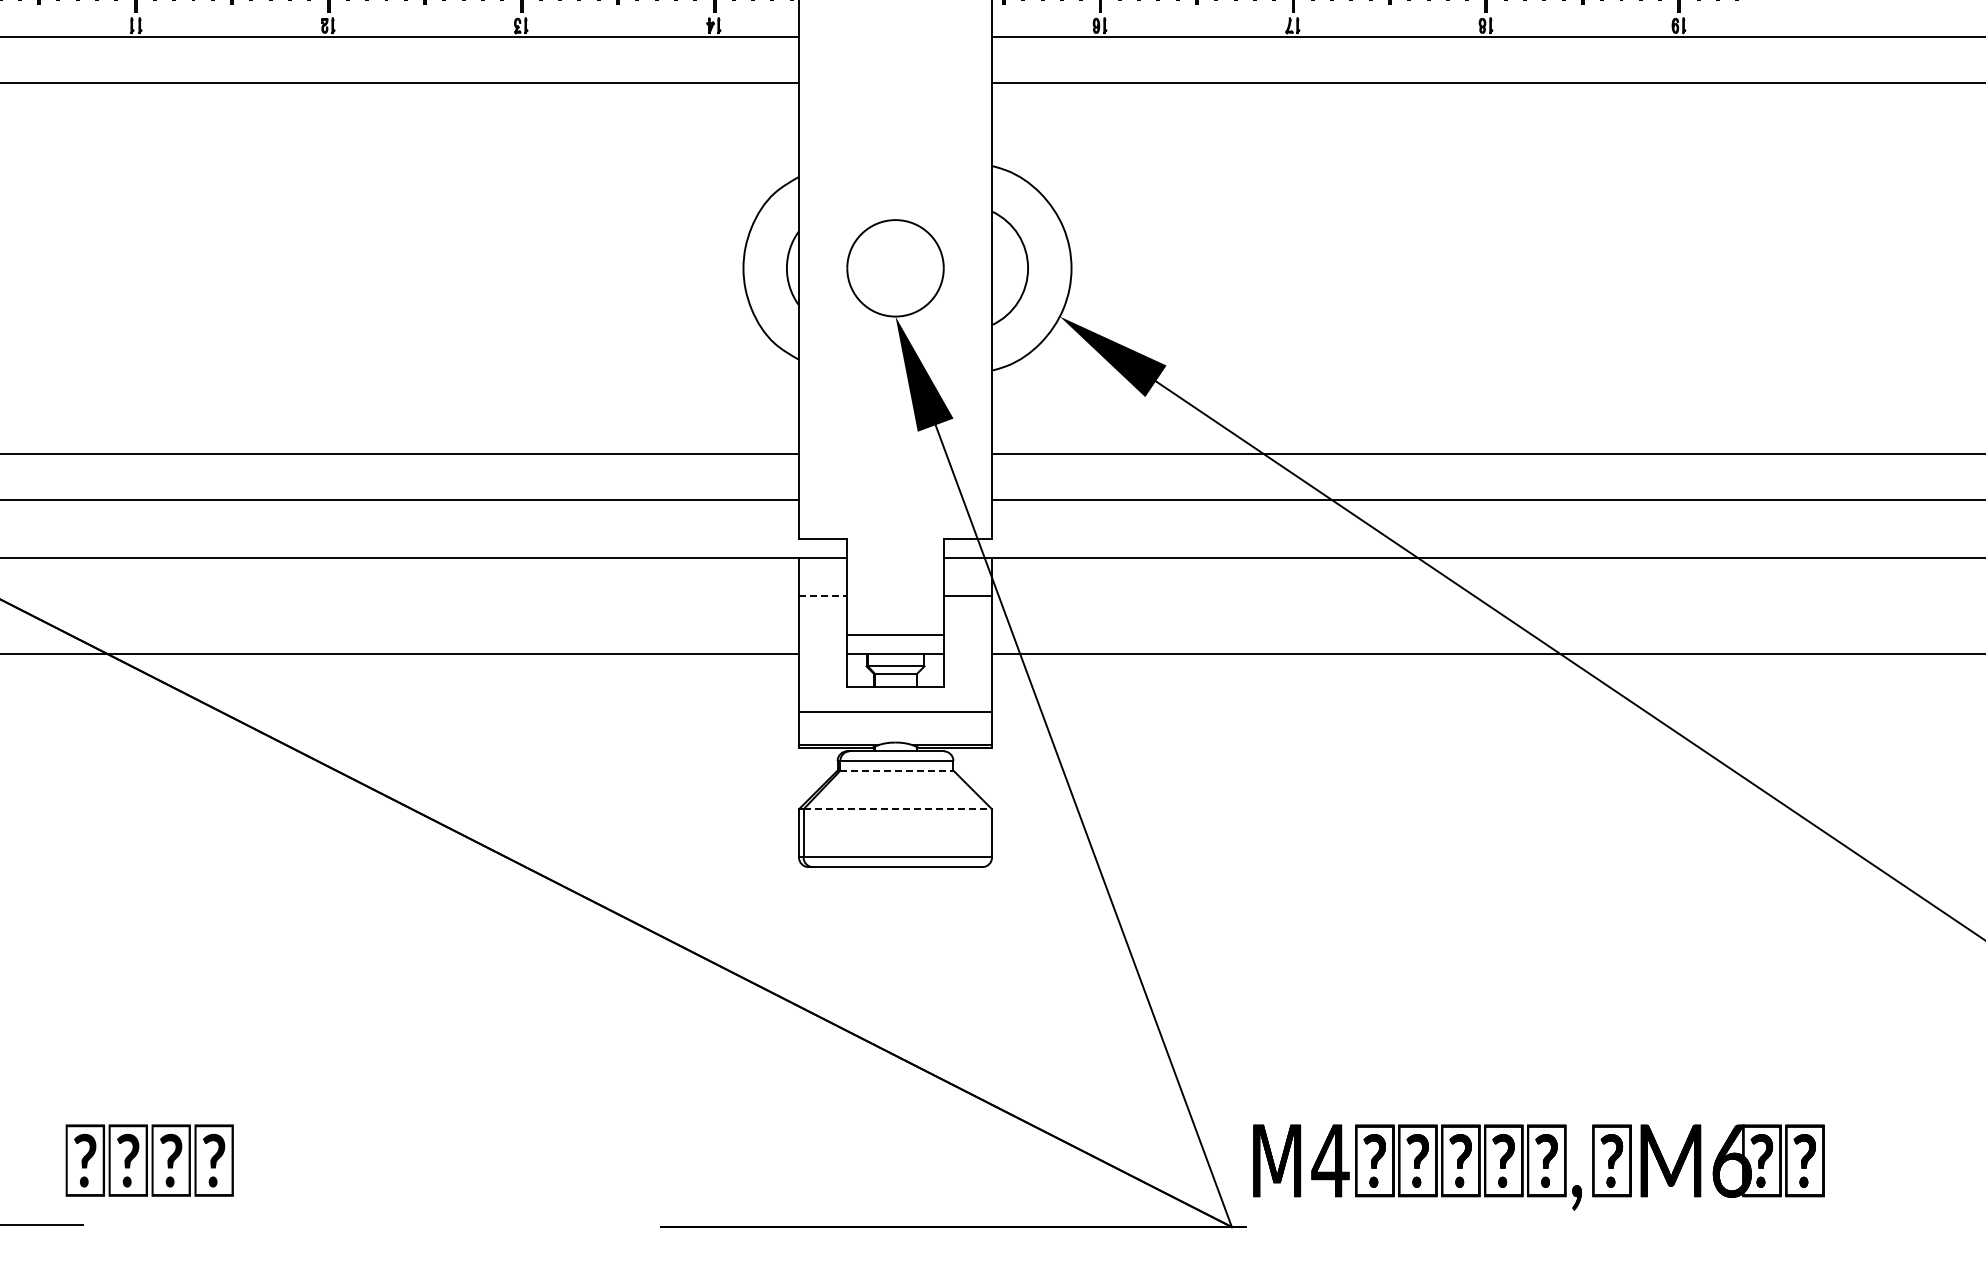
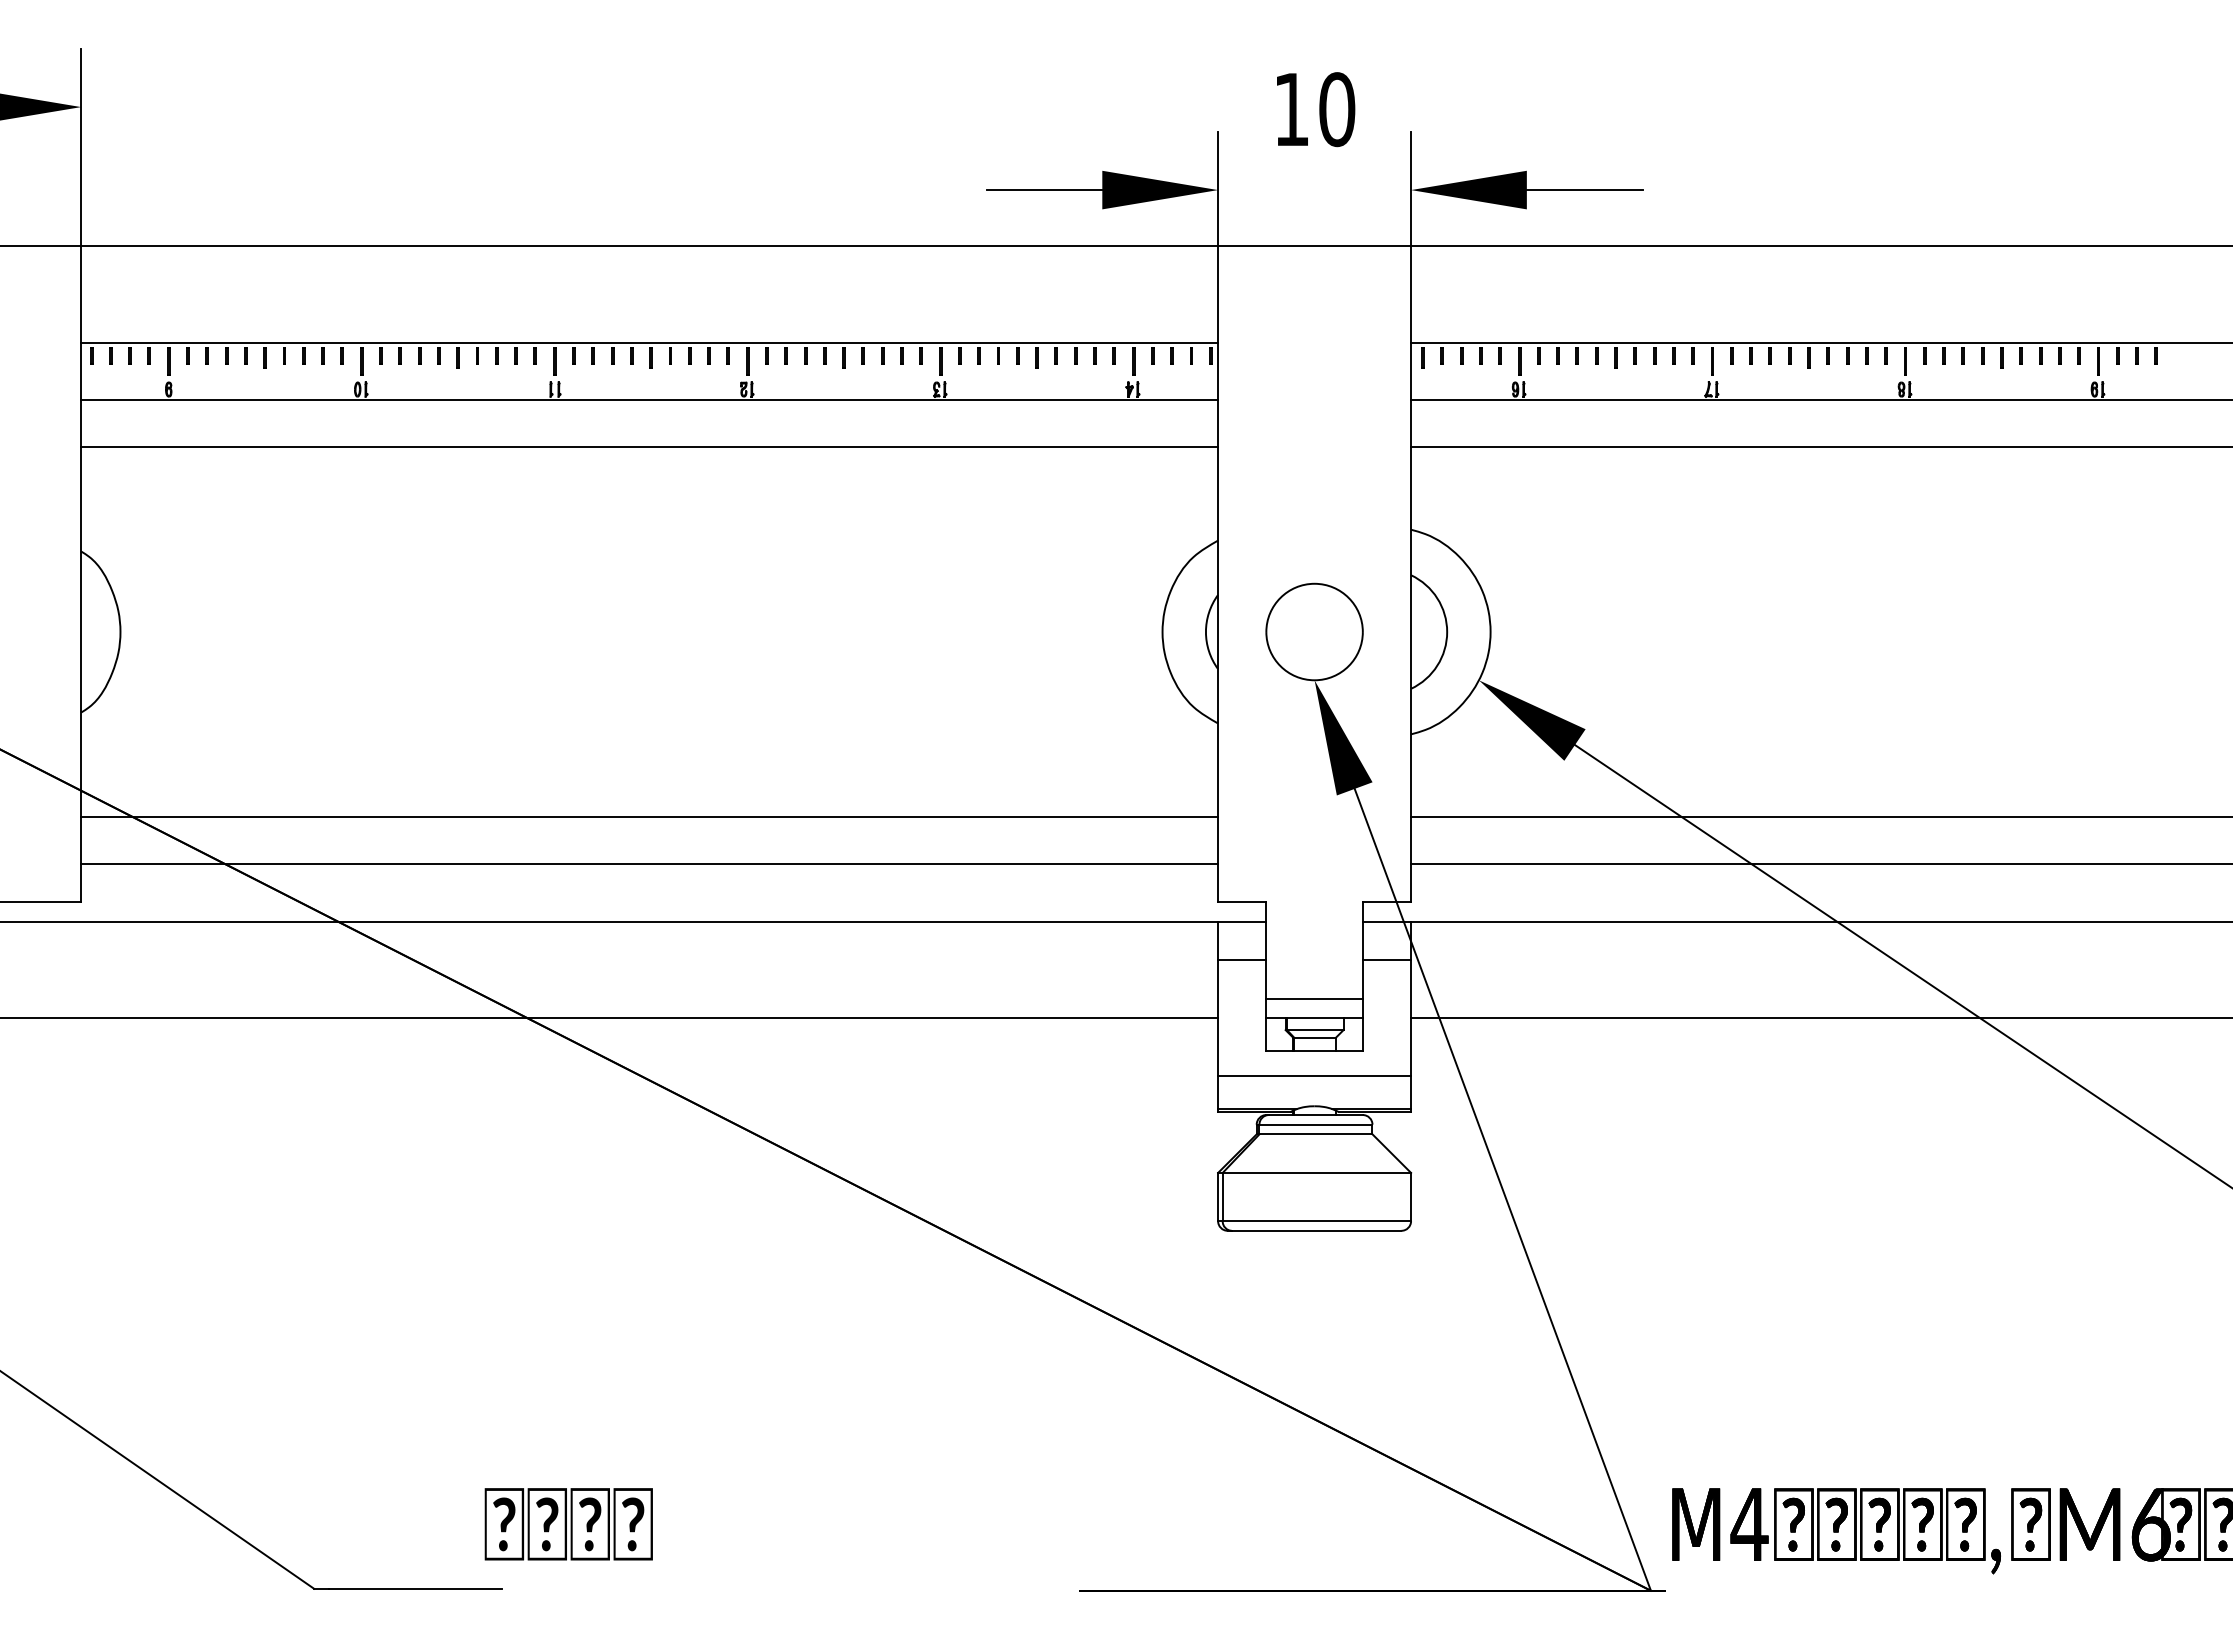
line: (823, 596) -> (1242, 960), dashed -> solid
line: (896, 770) -> (1315, 1134), dashed -> solid
line: (898, 808) -> (1317, 1172), dashed -> solid

